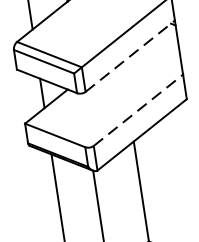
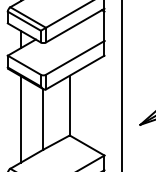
line: (130, 56) -> (75, 25), dashed -> solid
line: (138, 109) -> (75, 57), dashed -> solid

